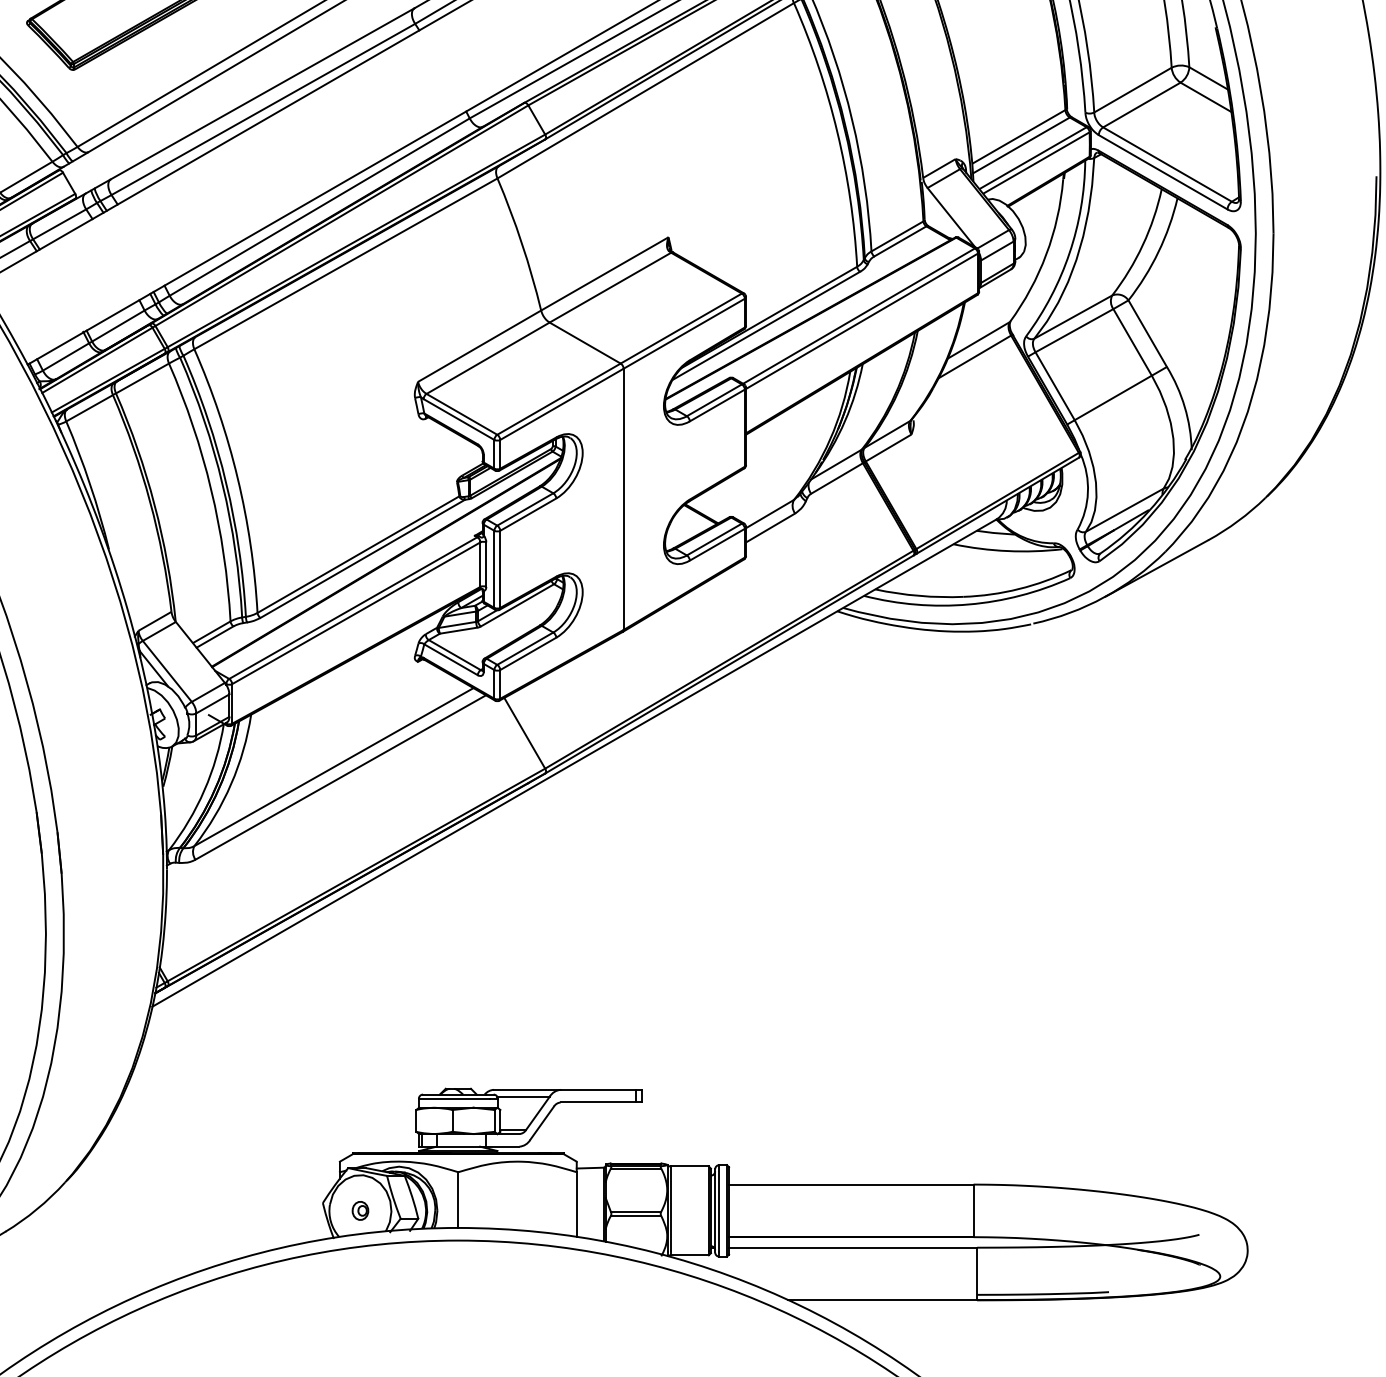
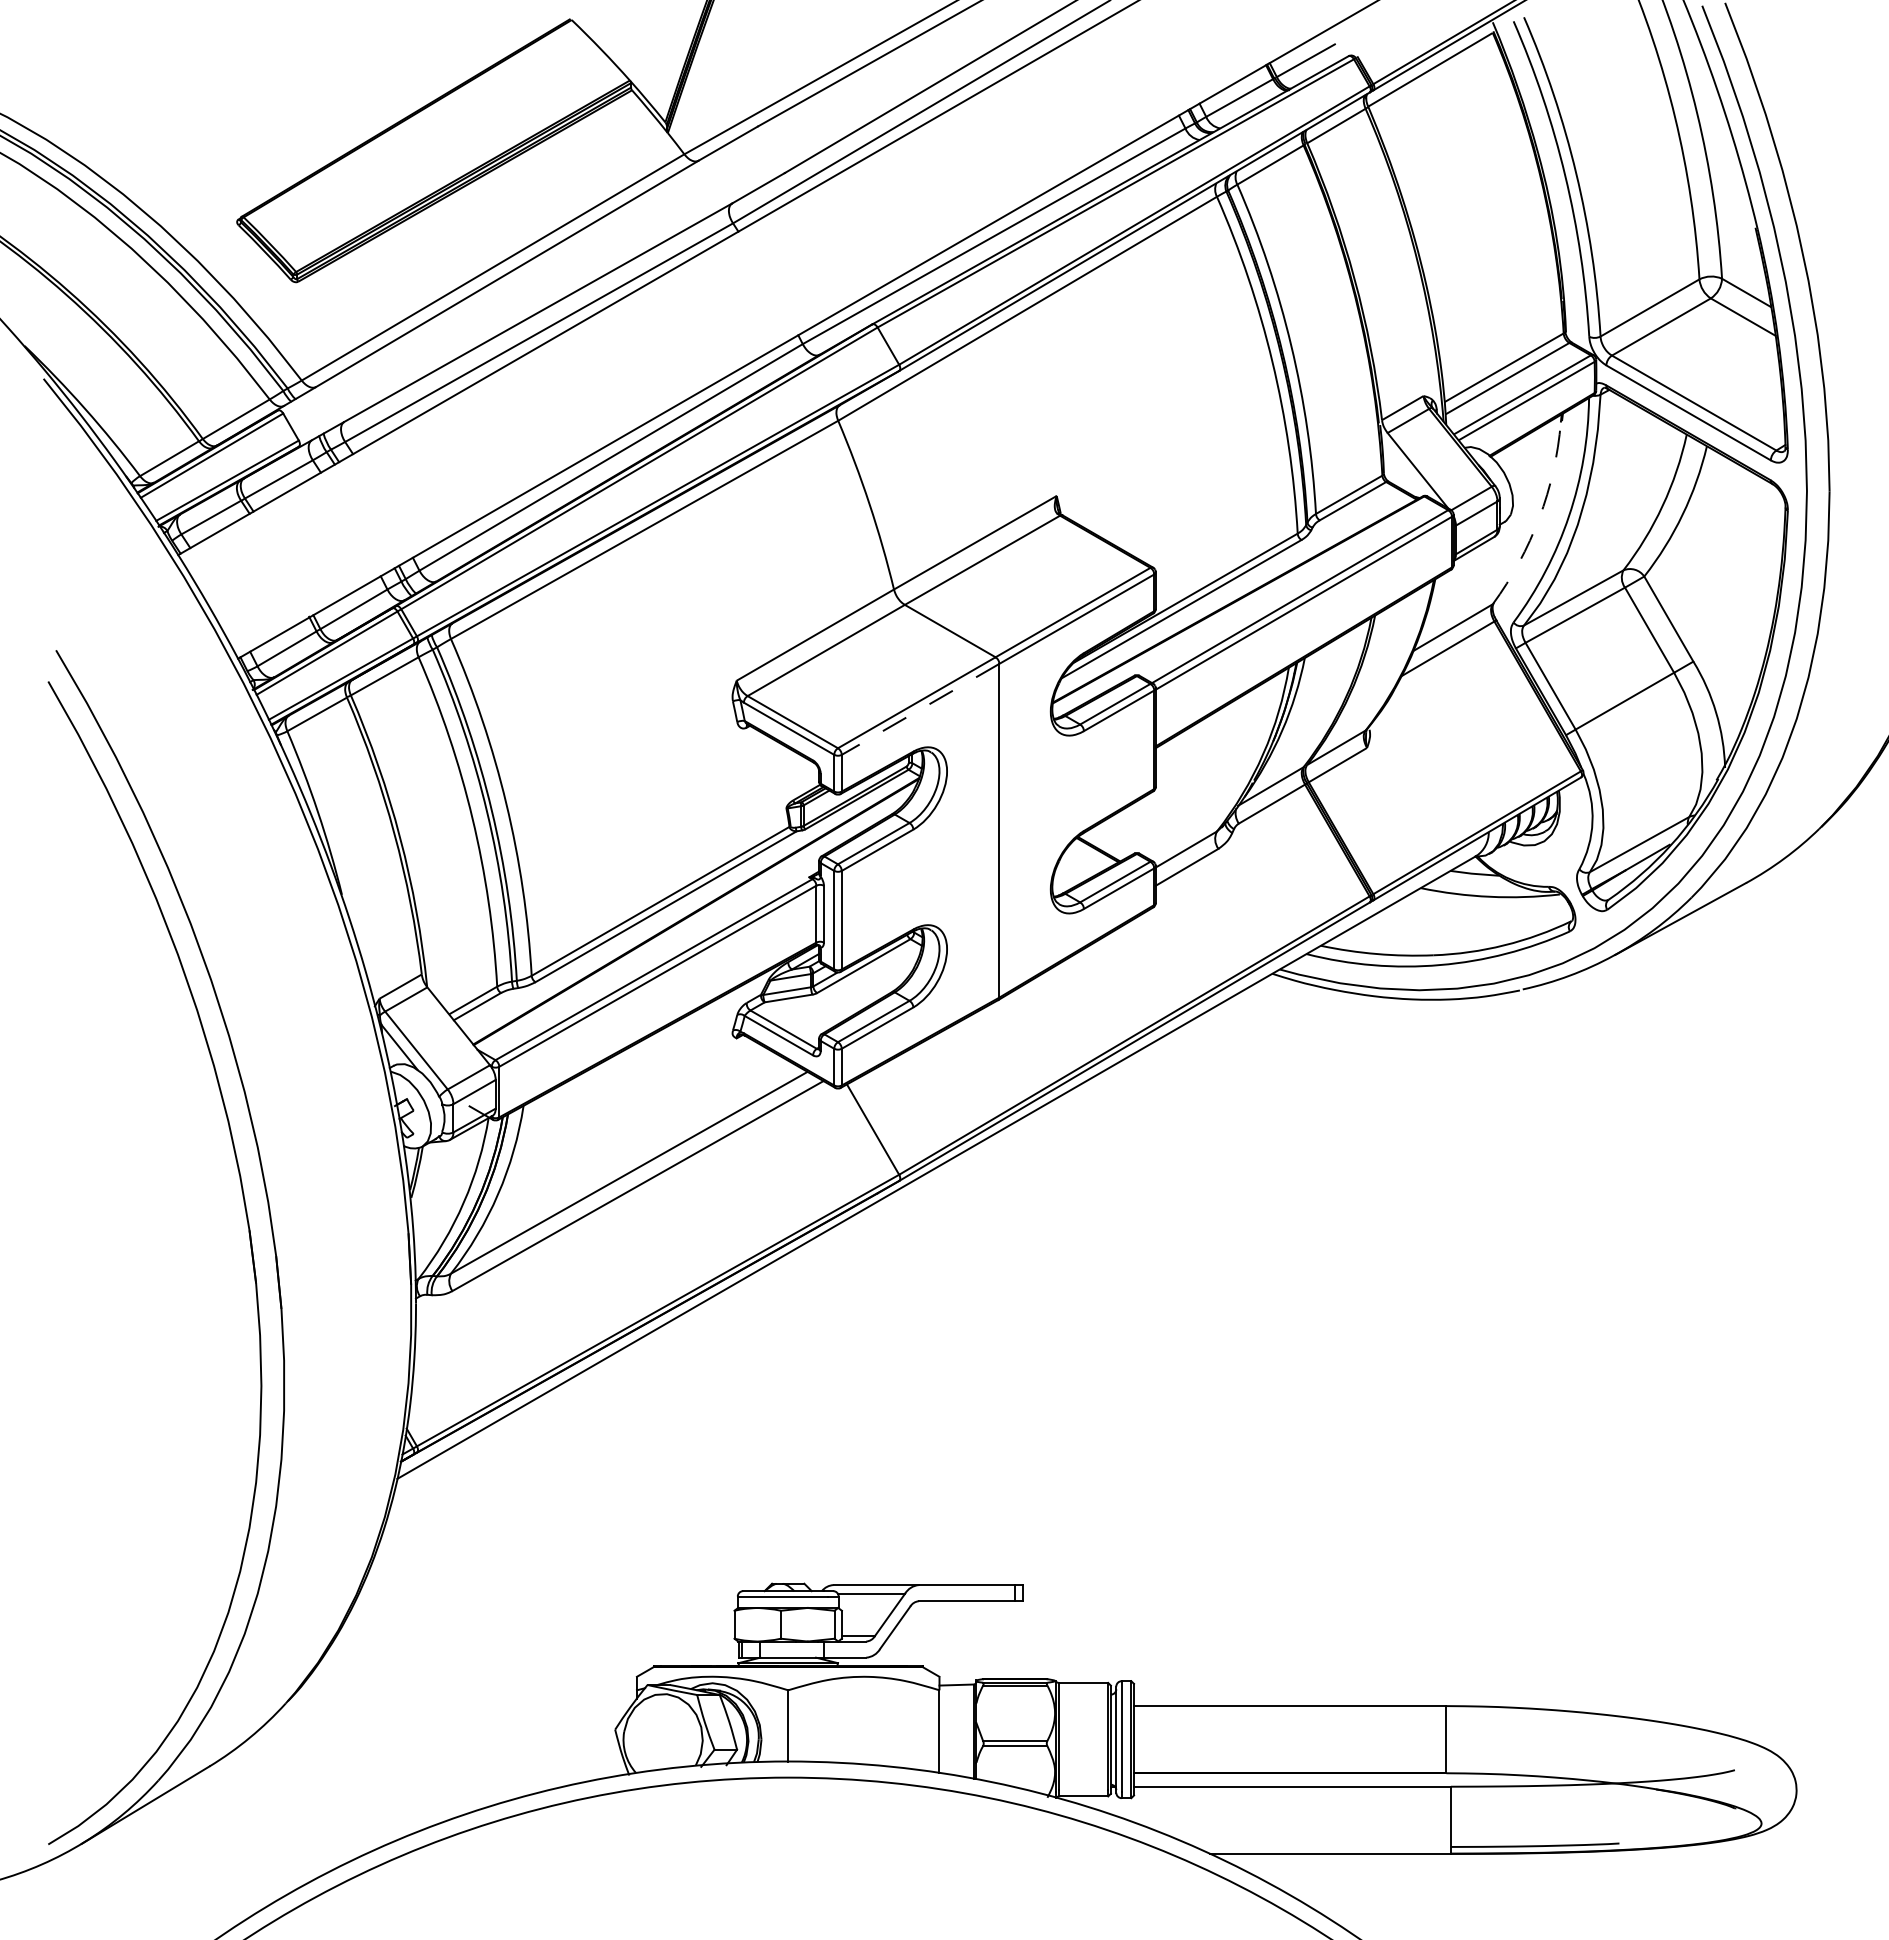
arc: (1046, 254) -> (1539, 518), solid -> dashed
line: (561, 404) -> (920, 709), solid -> dashed
part: (360, 1210) -> (663, 1739), removed

